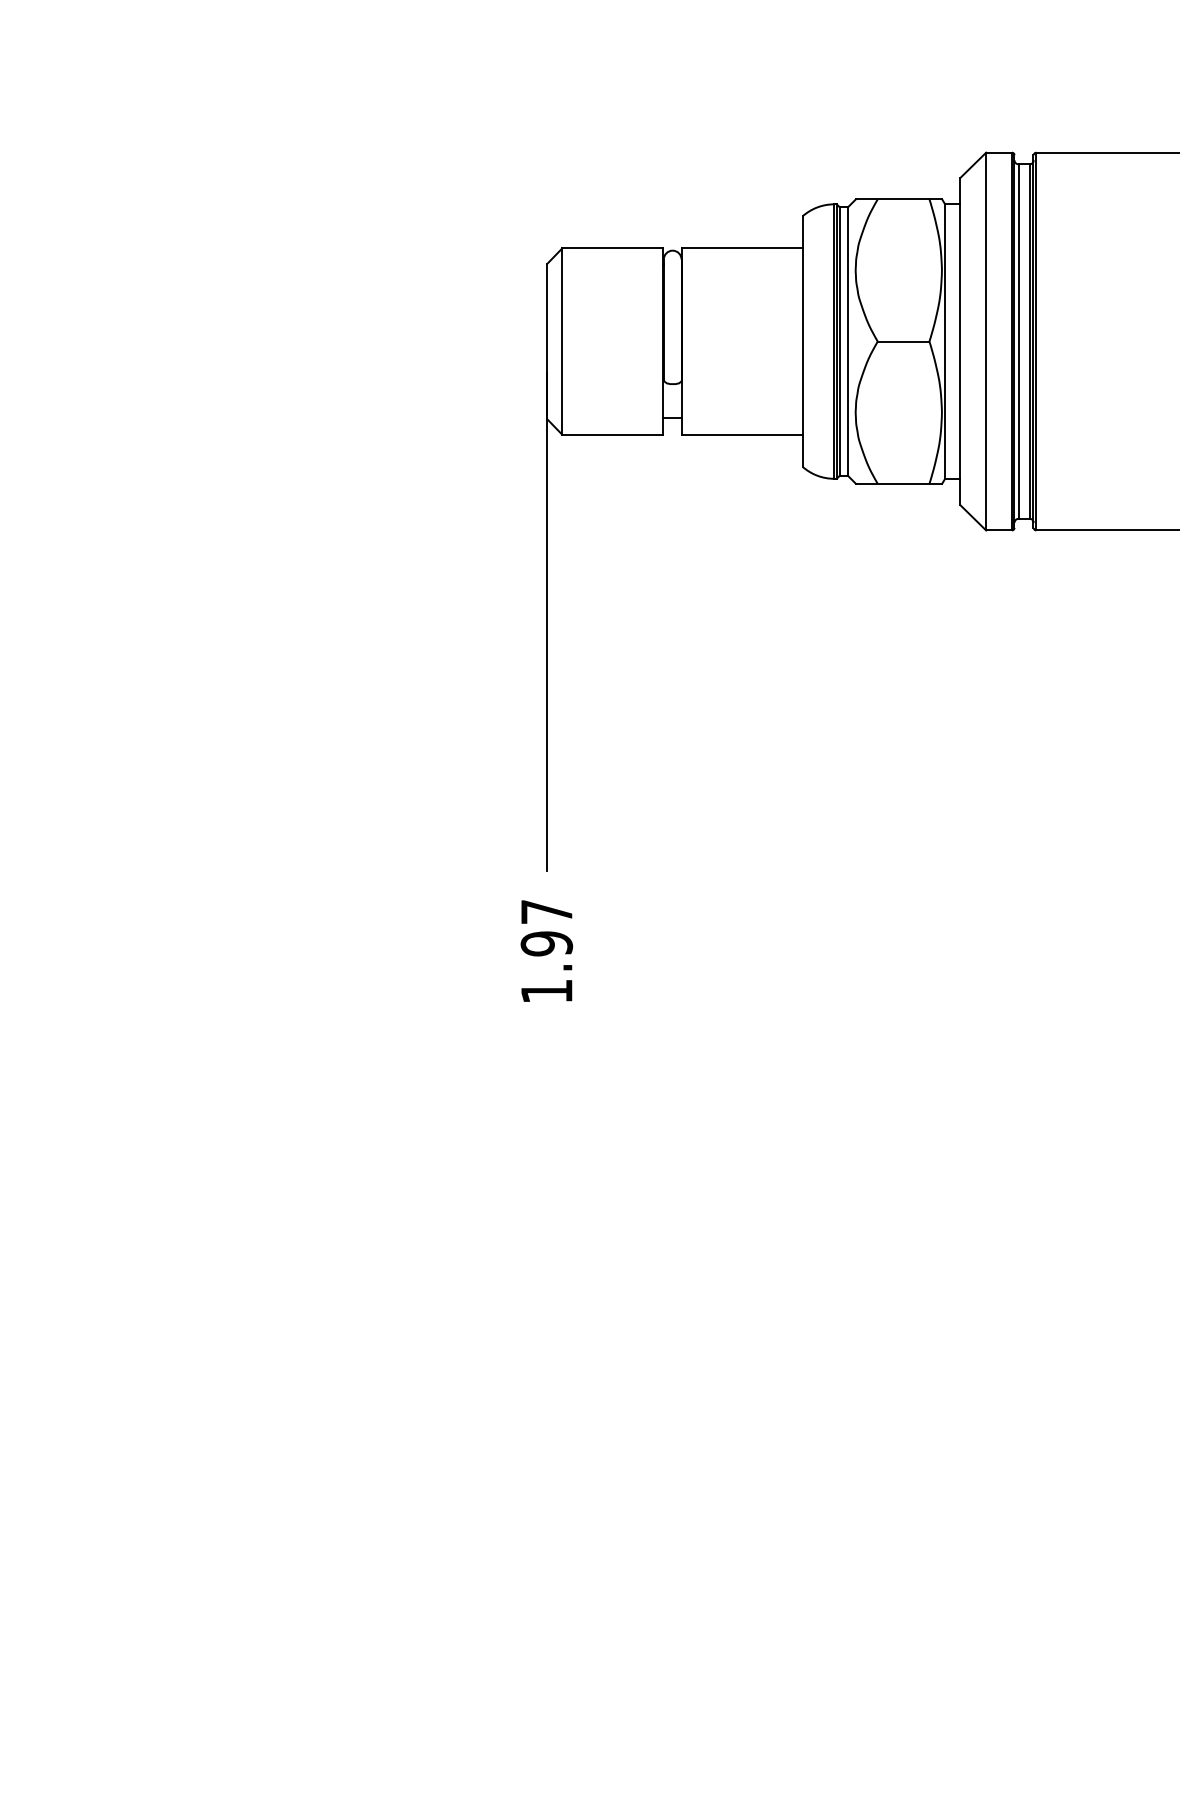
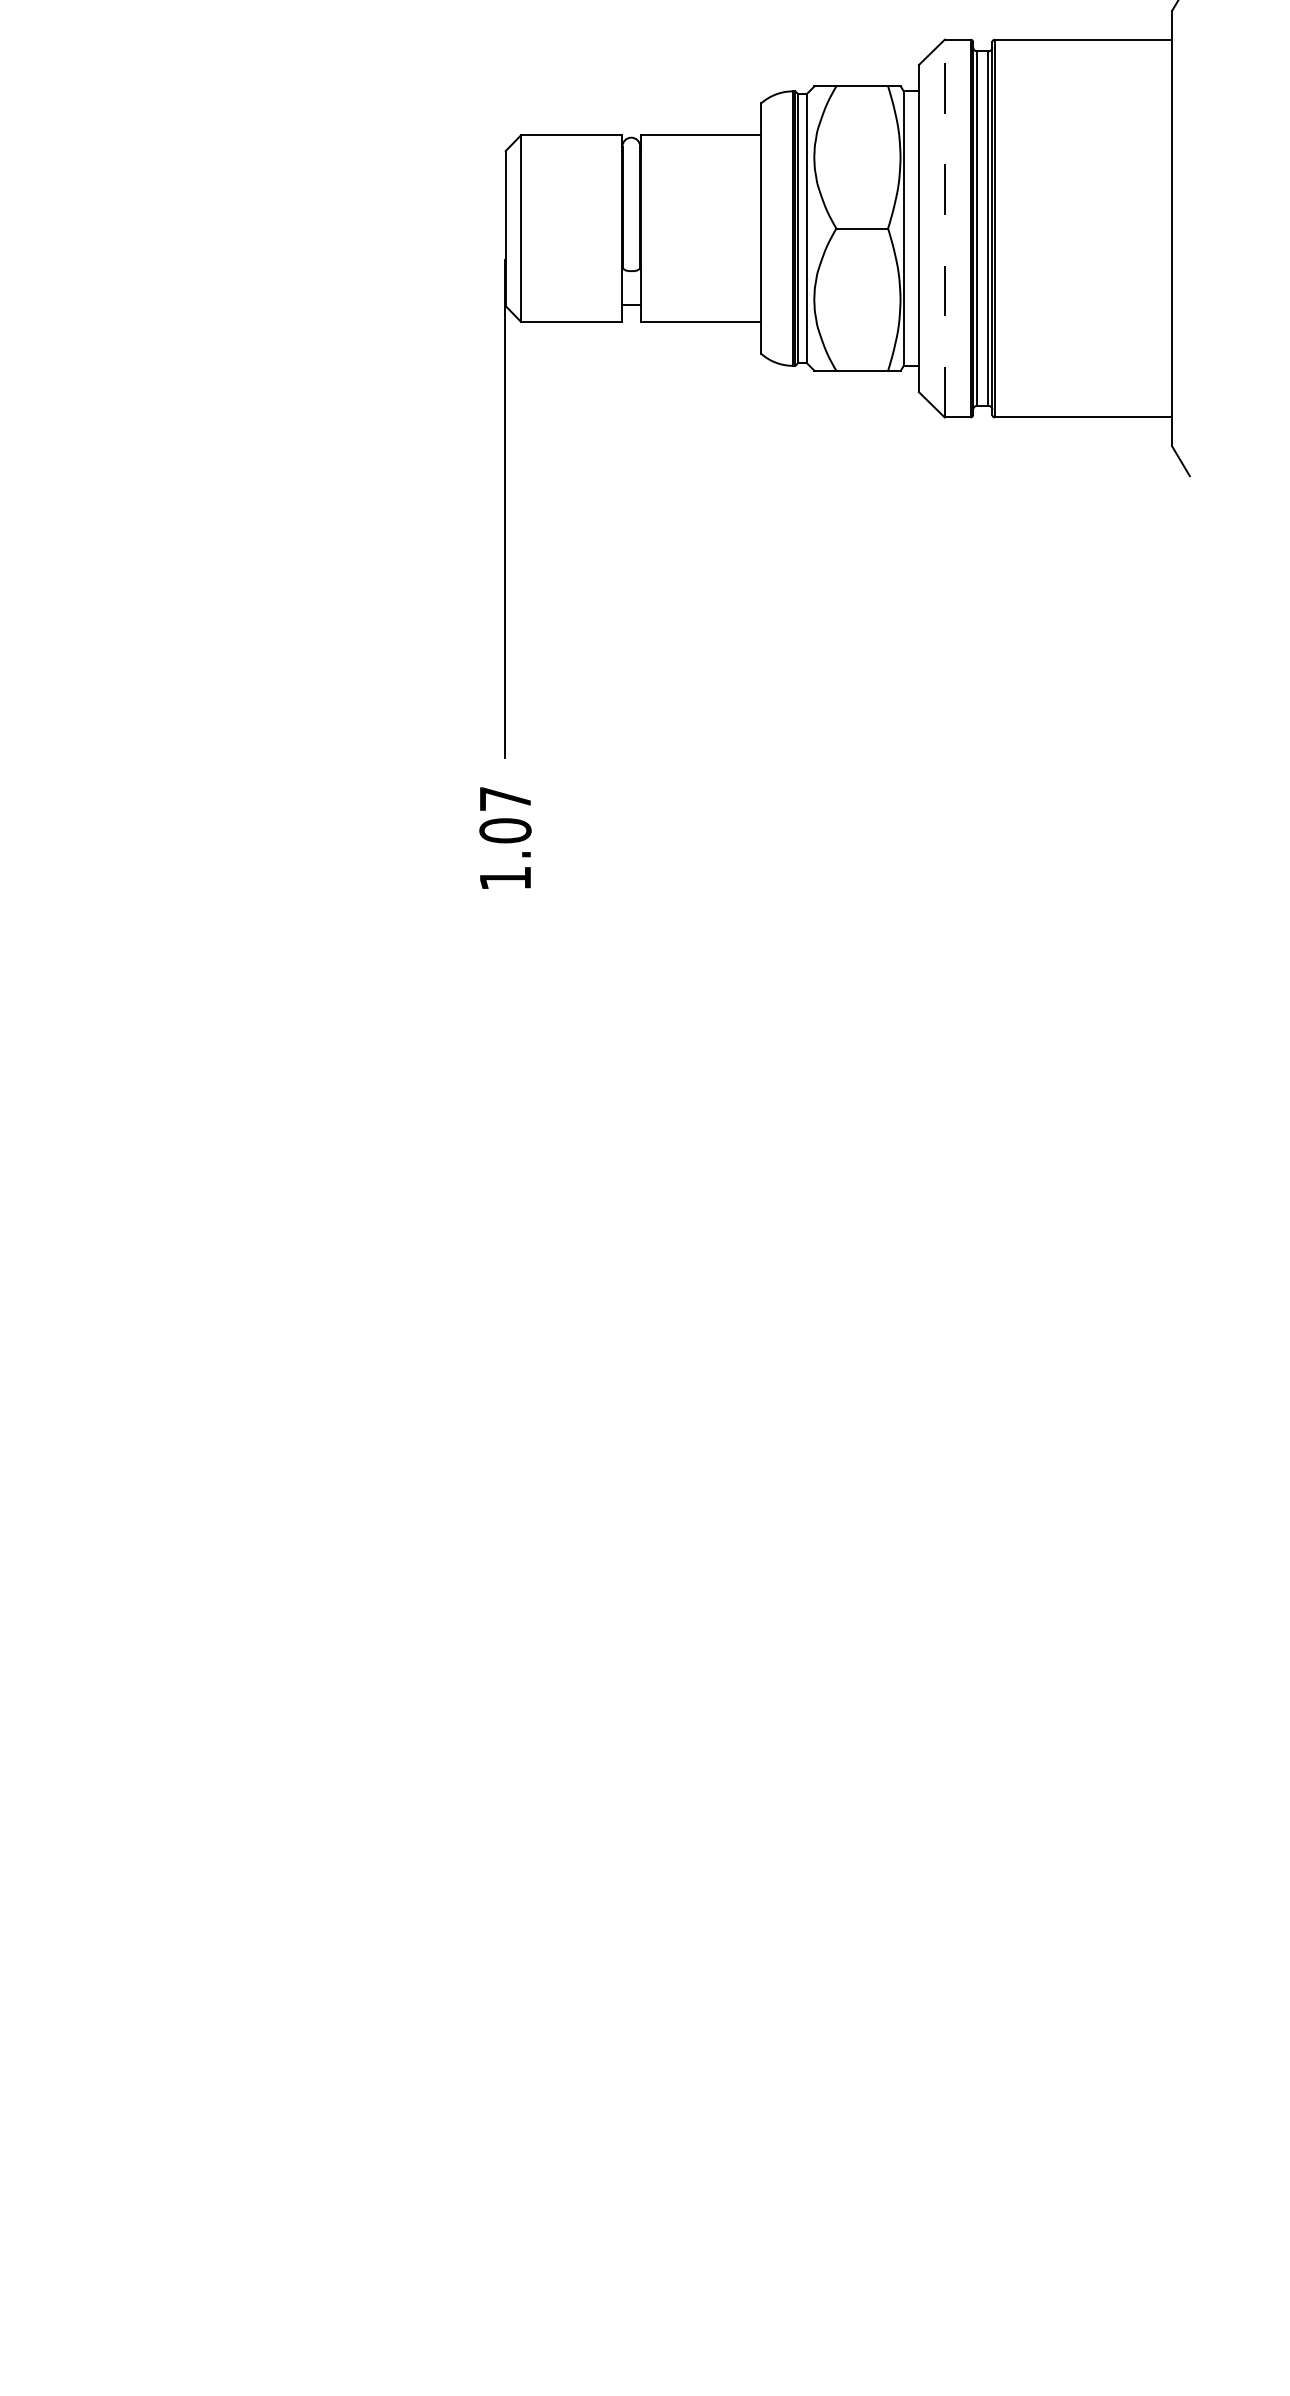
line: (985, 341) -> (944, 228), solid -> dashed
text: (546, 943) -> (505, 830), 1.97 -> 1.07

